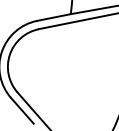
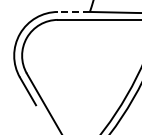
line: (53, 17) -> (73, 11), solid -> dashed

